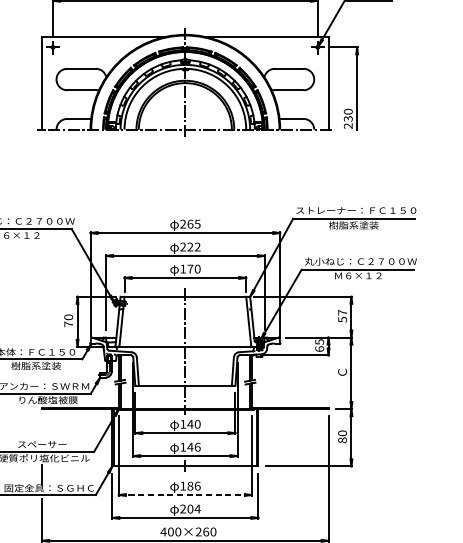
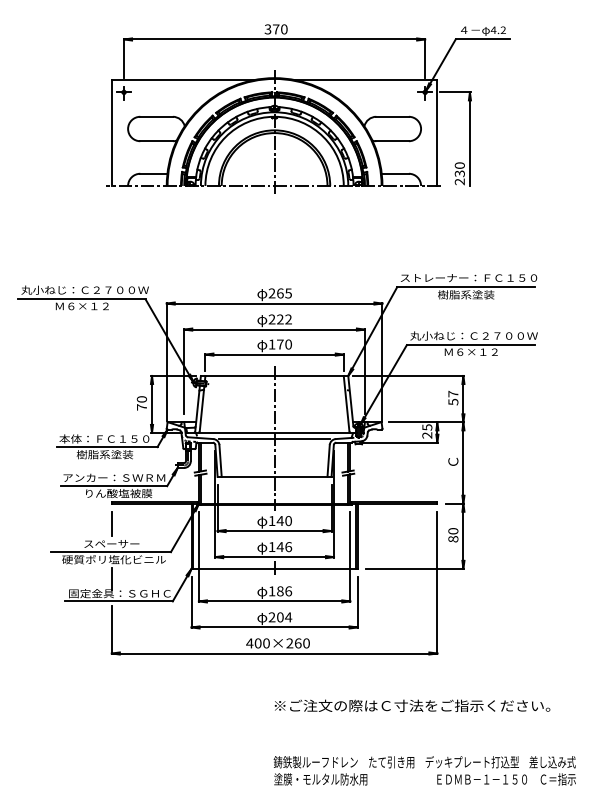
text: (319, 349) -> (427, 435), 65 -> 25
line: (185, 352) -> (274, 439), added
line: (41, 426) -> (111, 523), added
line: (185, 495) -> (274, 601), dashed -> solid

